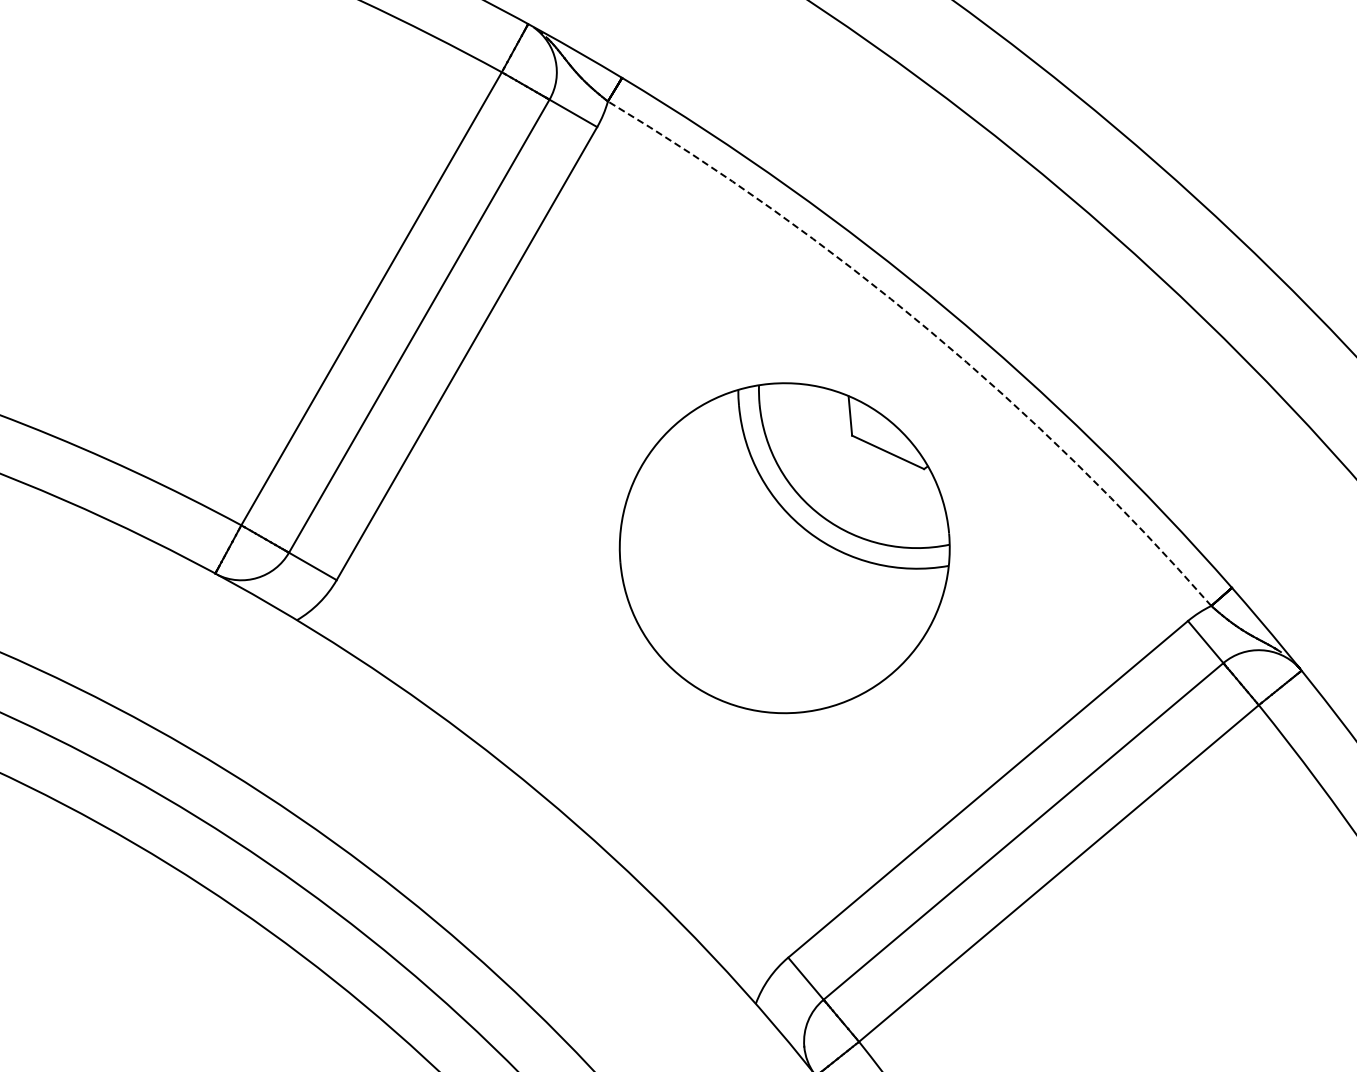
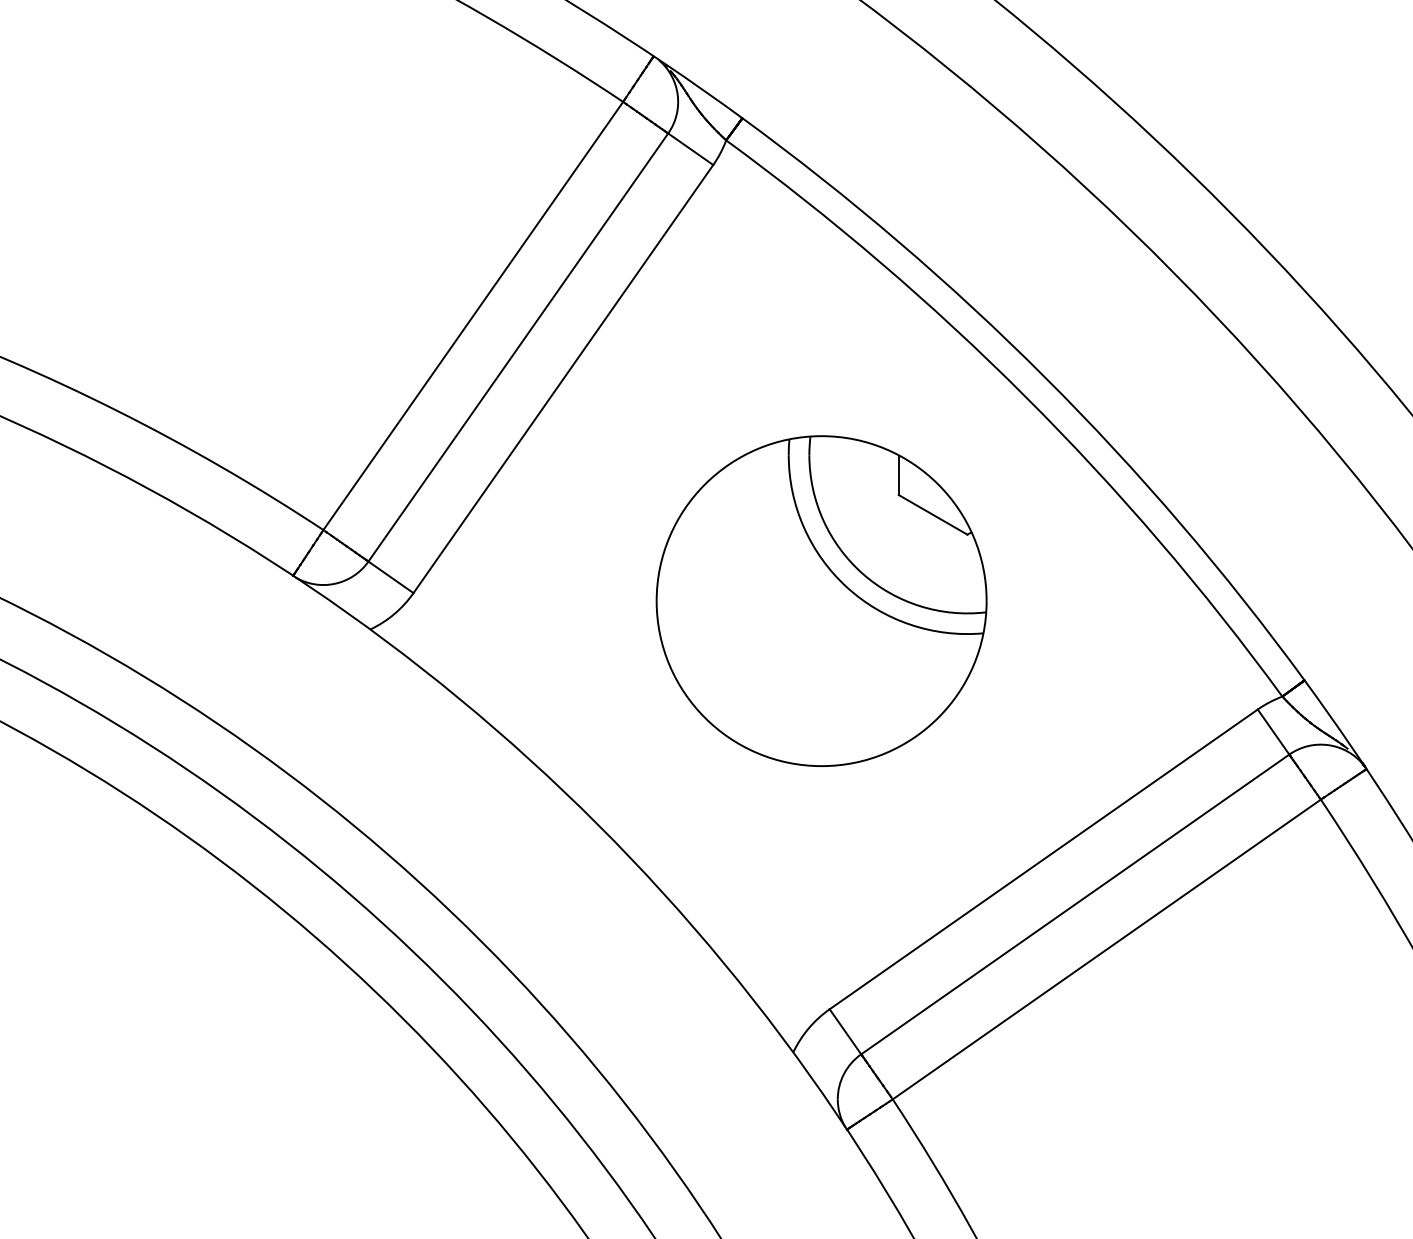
arc: (928, 330) -> (1025, 397), dashed -> solid
part: (784, 547) -> (821, 600), moved

